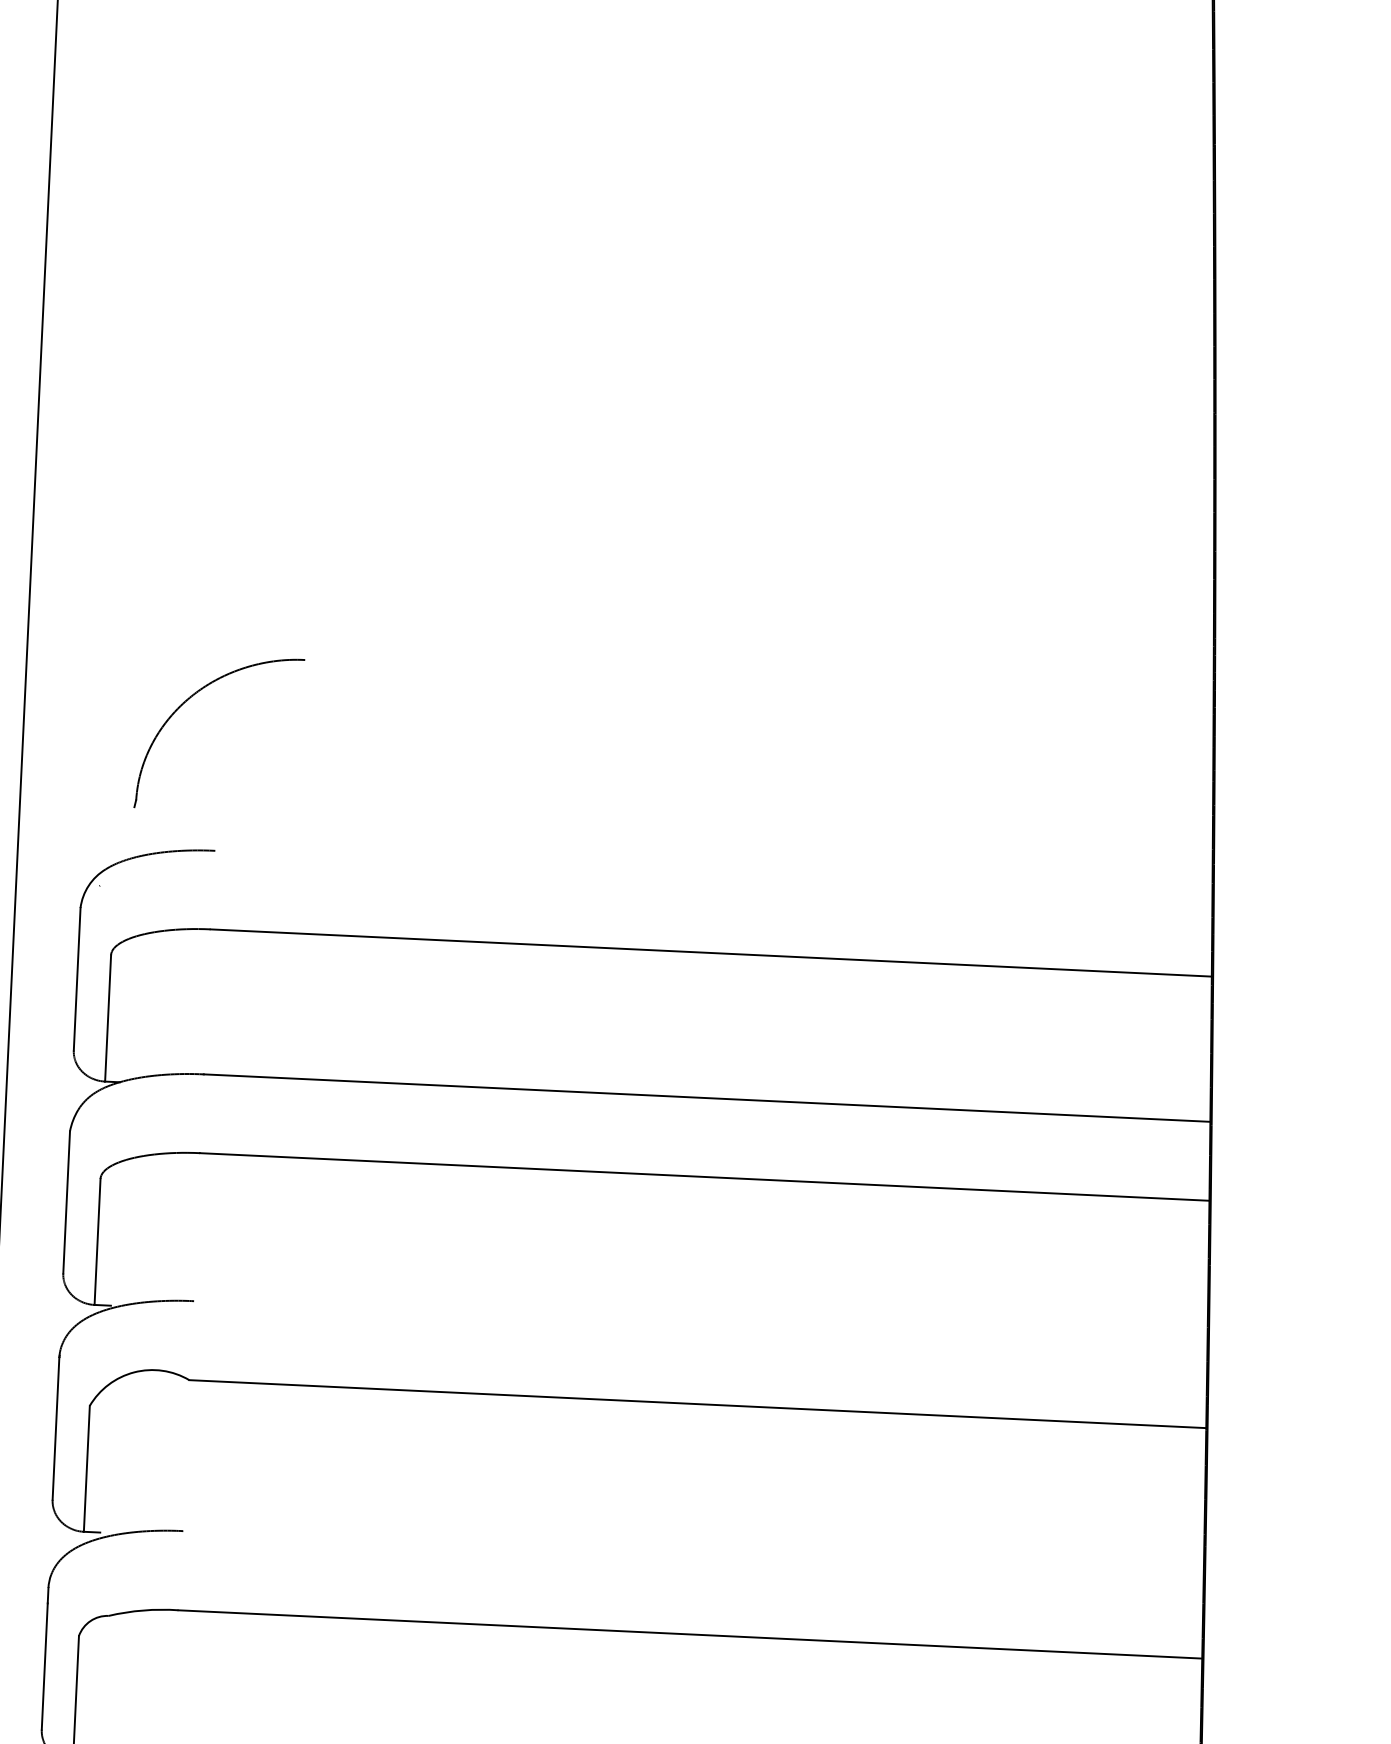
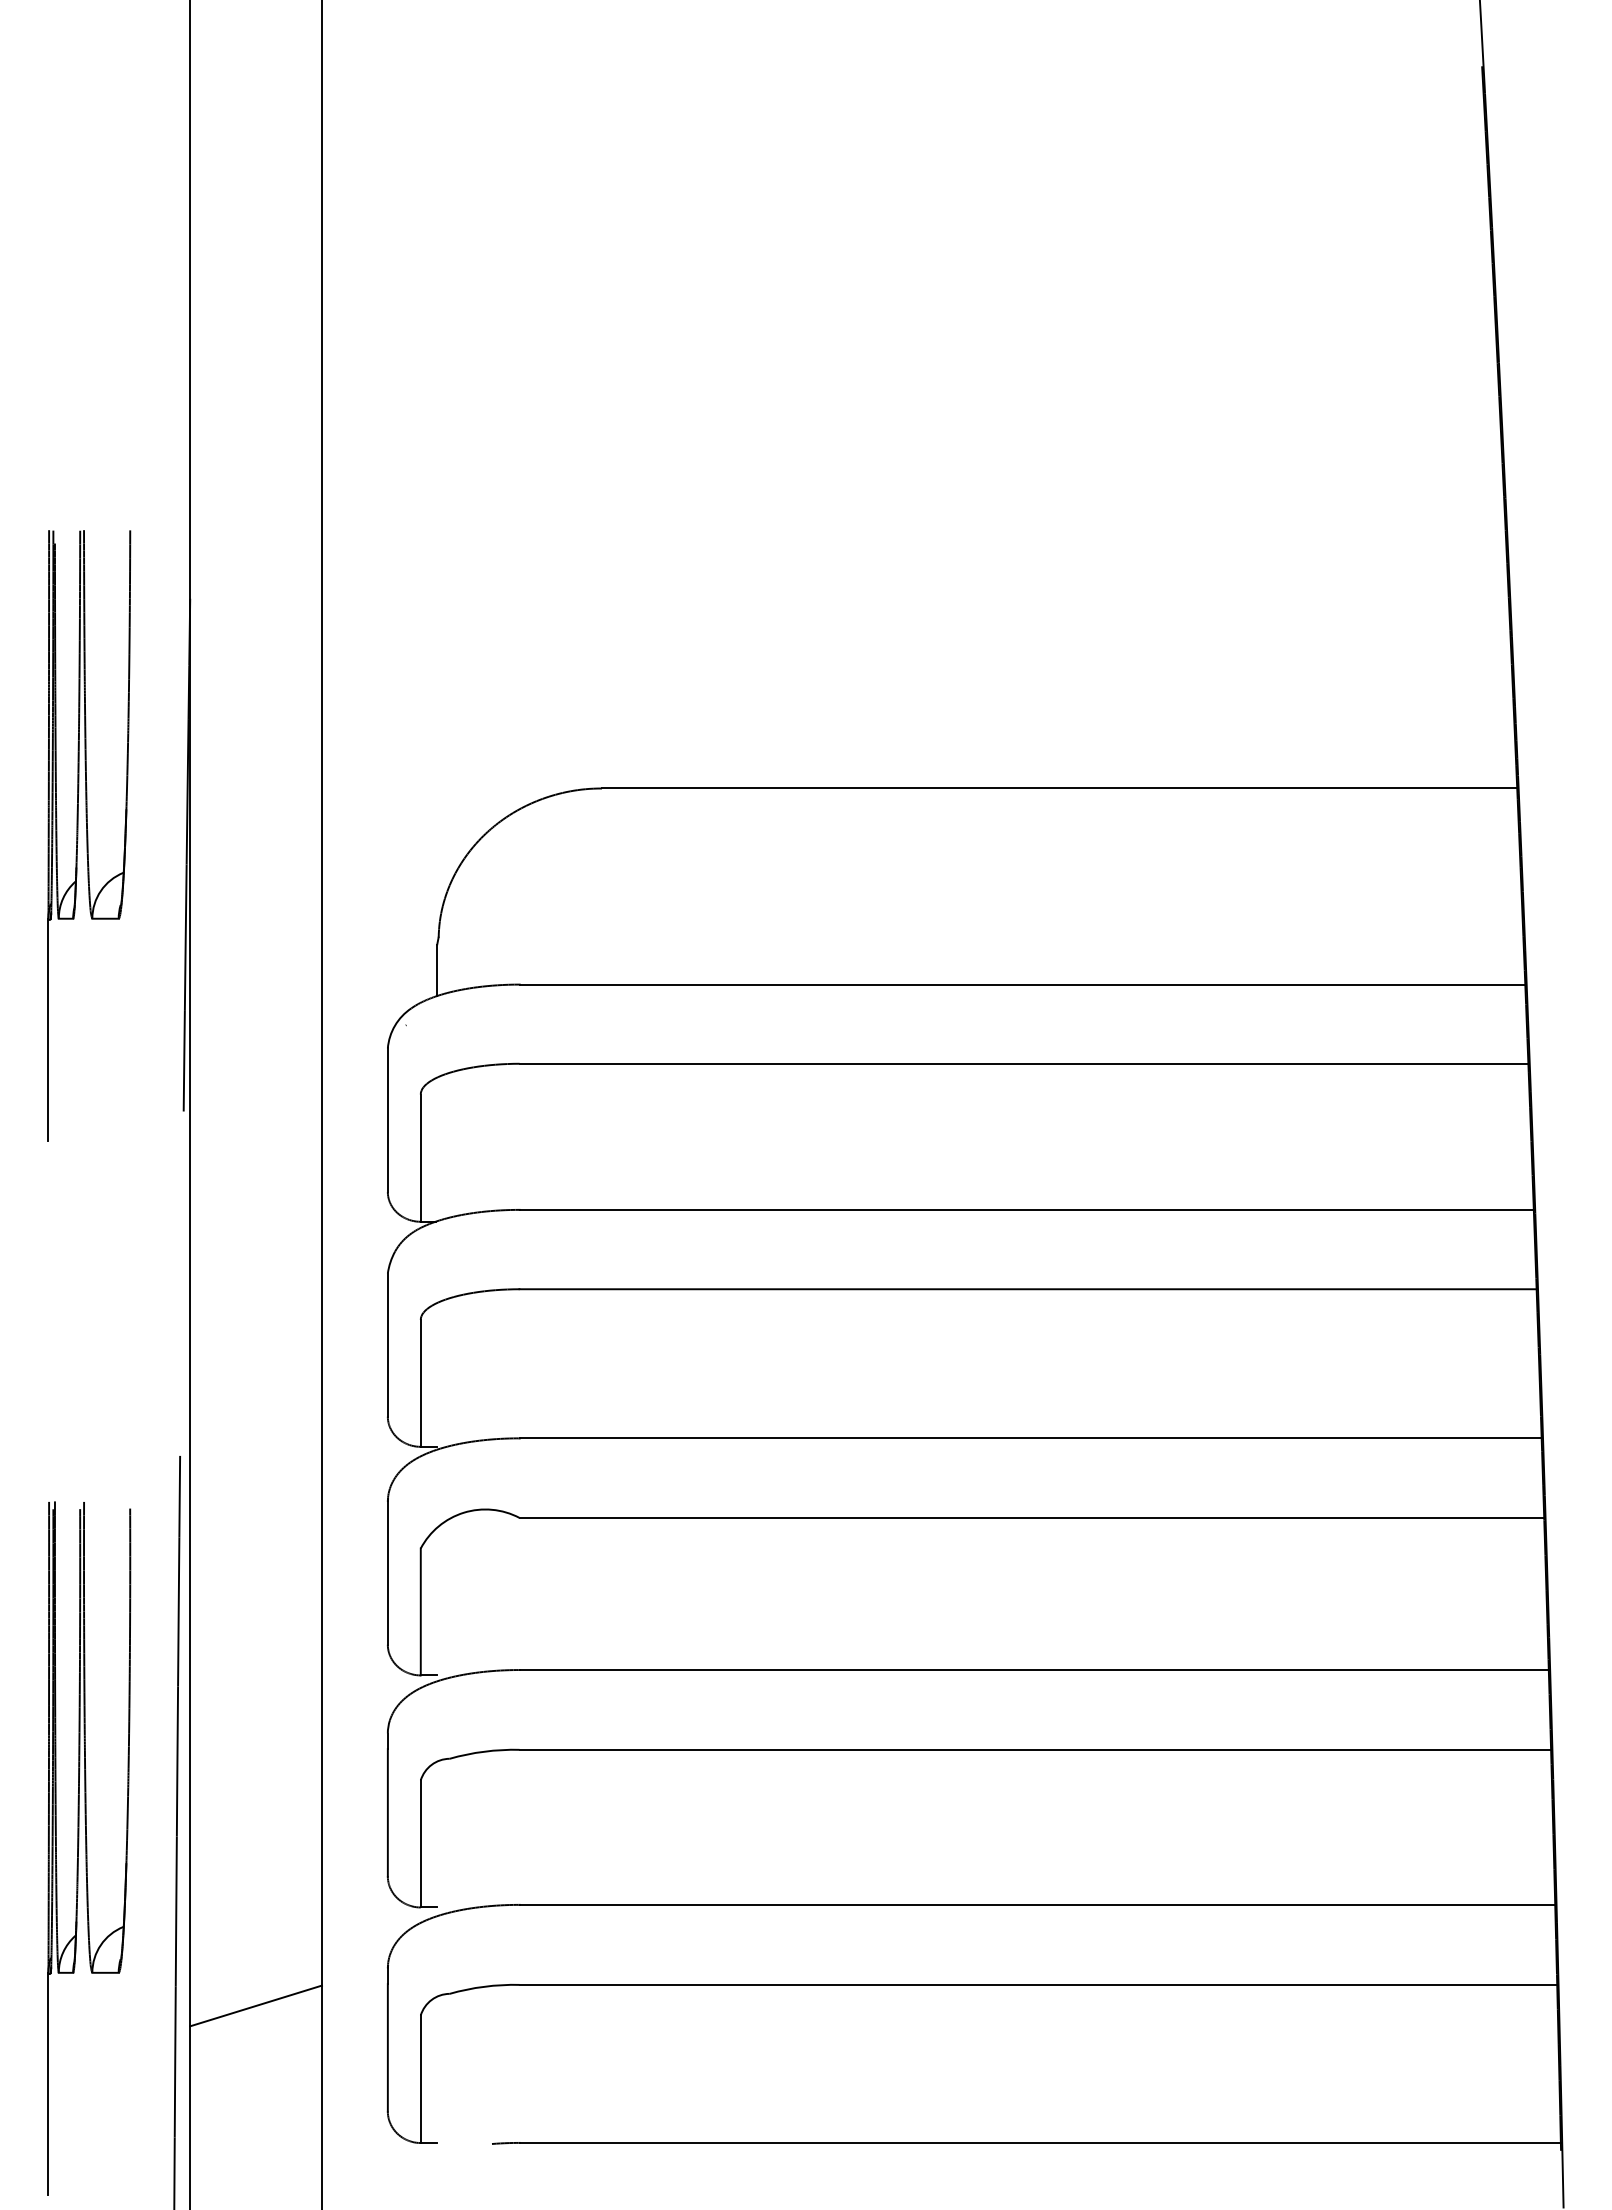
line: (759, 681) -> (1059, 788), added
line: (133, 831) -> (437, 969), added
line: (713, 874) -> (1022, 984), added
line: (700, 1325) -> (1030, 1438), added
line: (692, 1555) -> (1033, 1670), added

